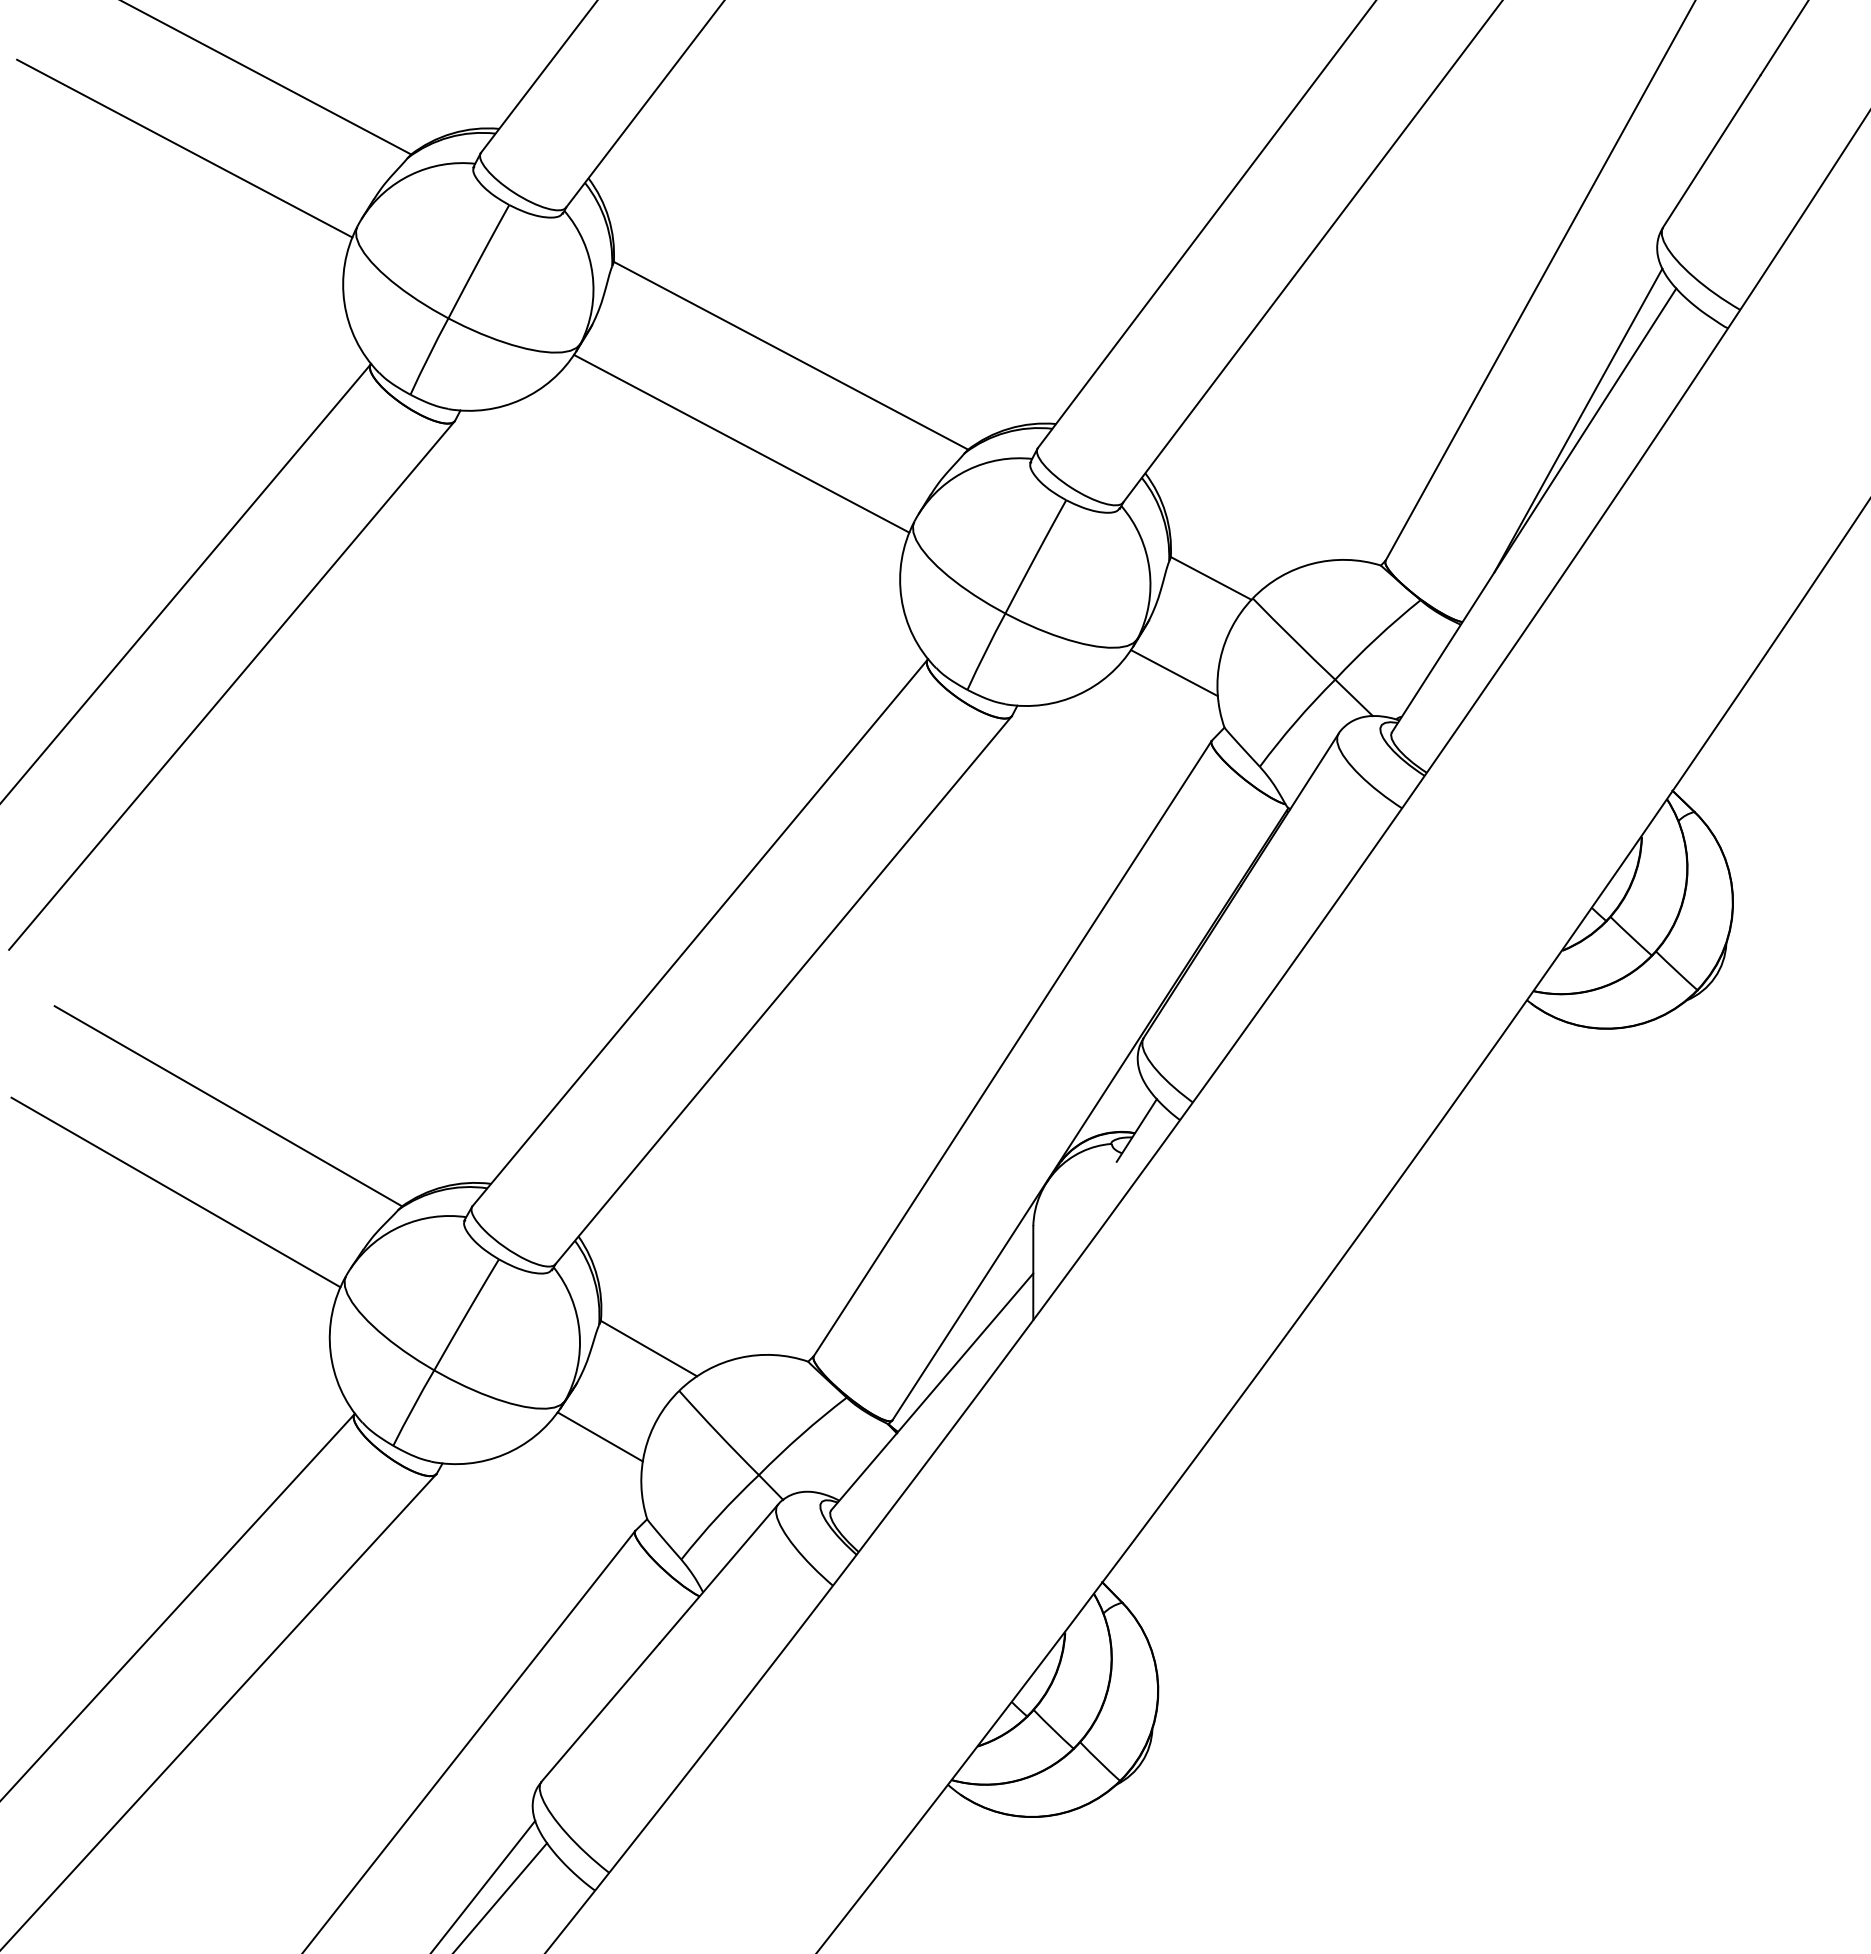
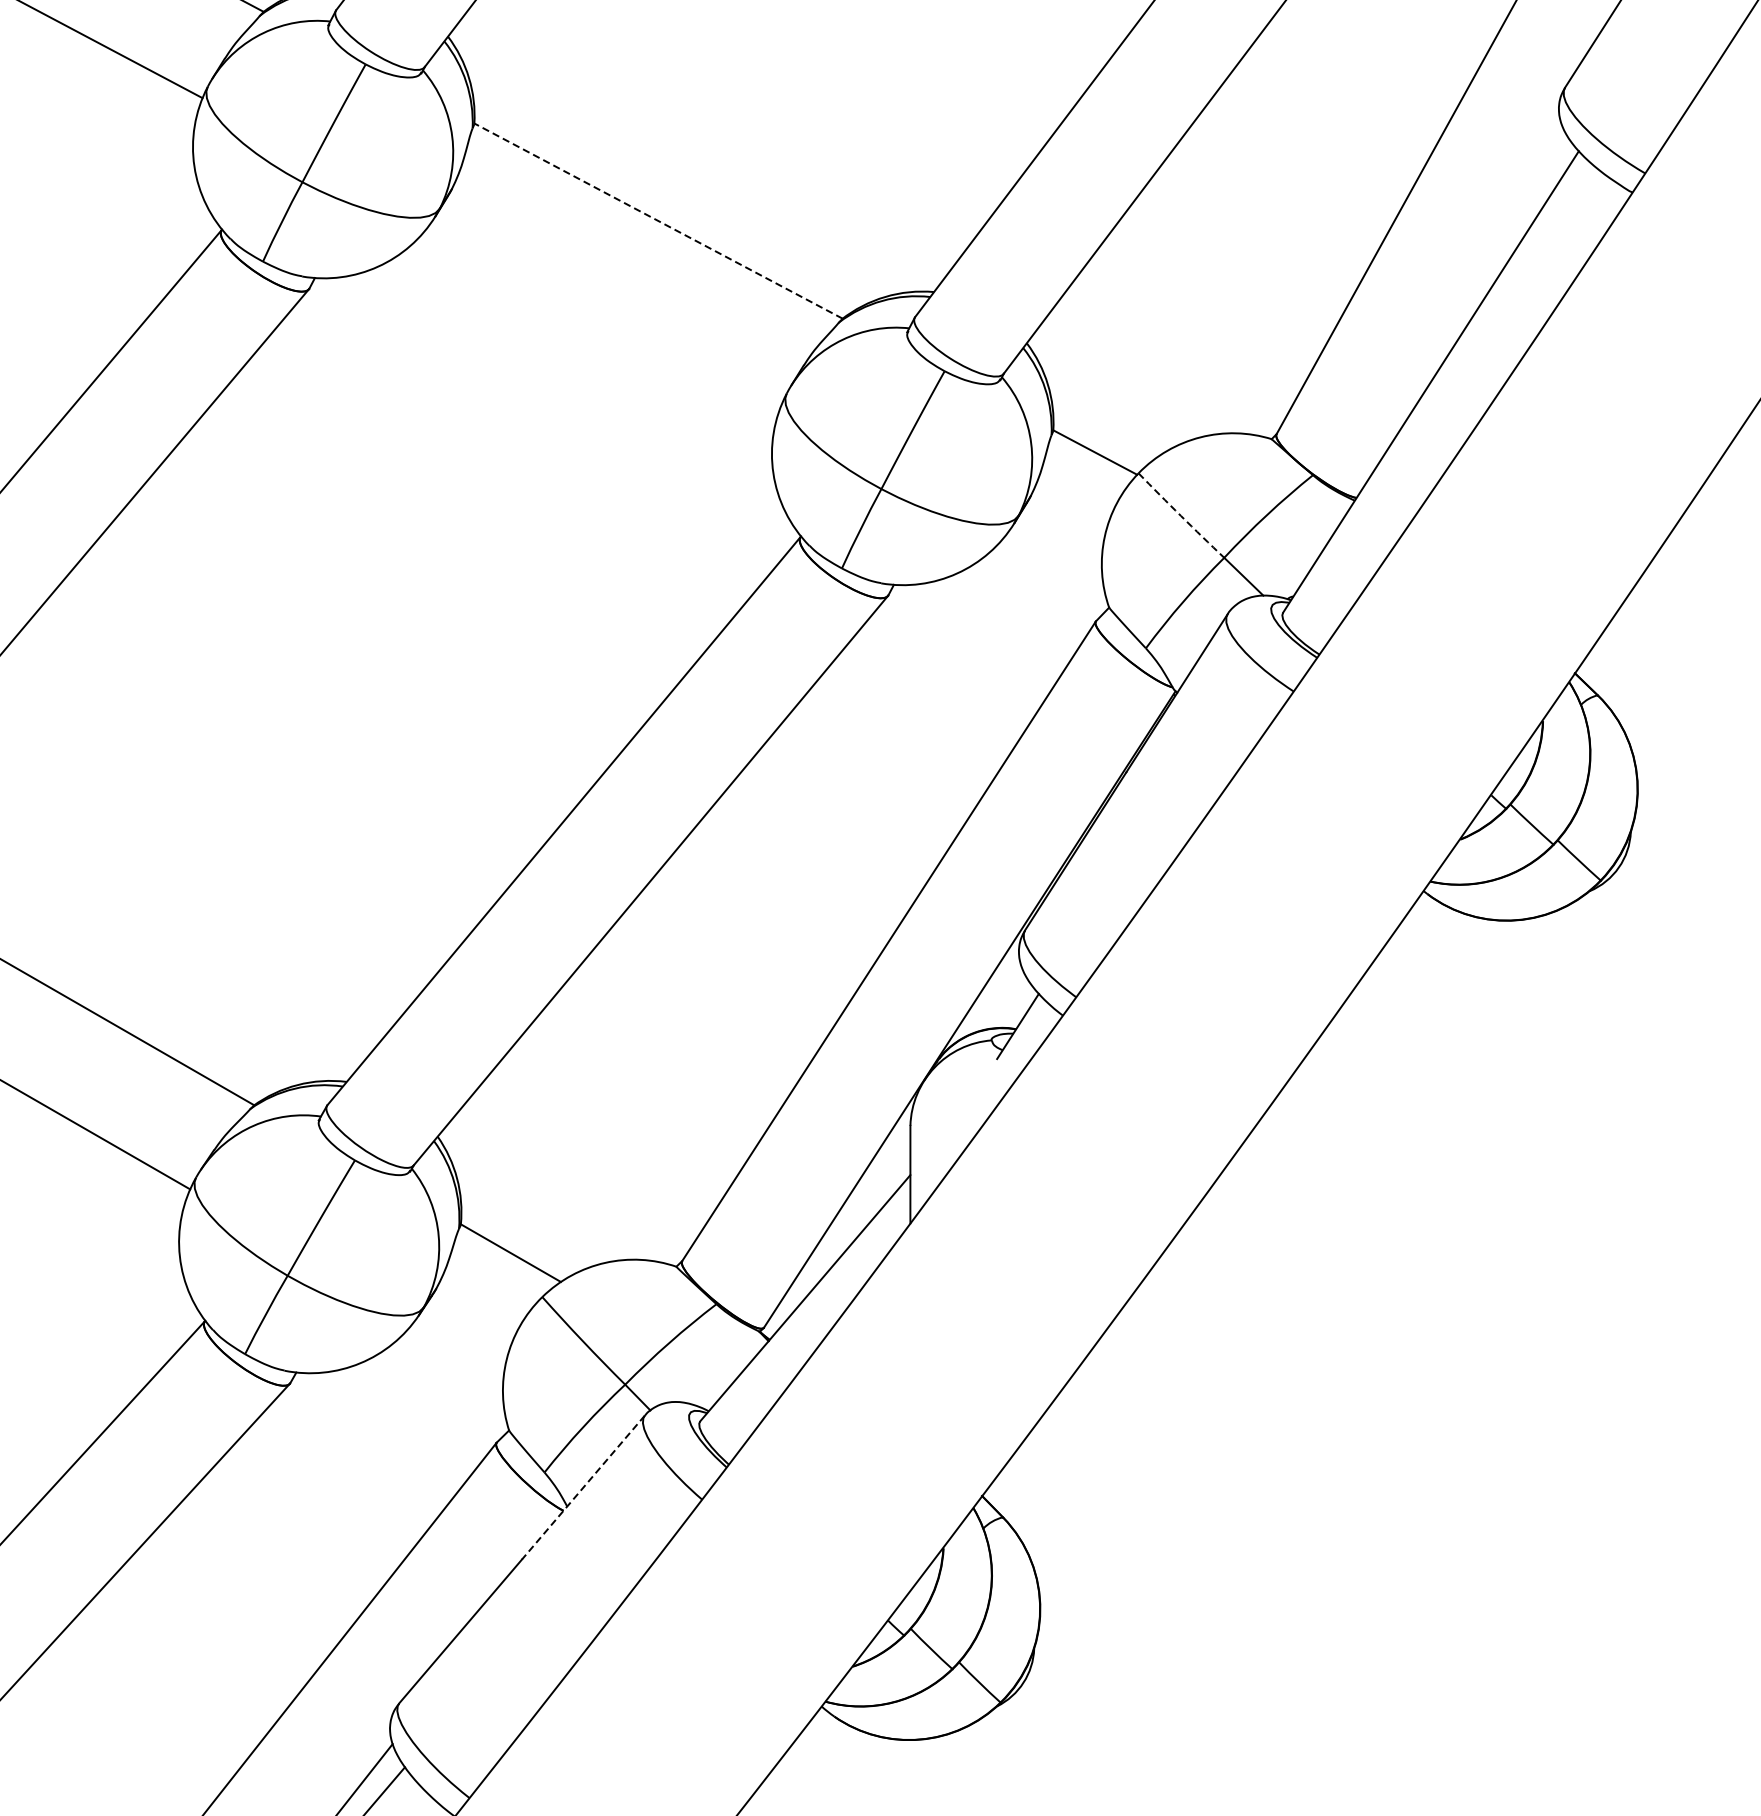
line: (790, 355) -> (658, 220), solid -> dashed
line: (1578, 420) -> (1477, 288), removed
line: (741, 443) -> (607, 312), removed
arc: (1293, 639) -> (1180, 516), solid -> dashed
line: (1173, 673) -> (1056, 551), removed
line: (599, 1436) -> (459, 1344), removed
line: (718, 1574) -> (583, 1487), solid -> dashed

